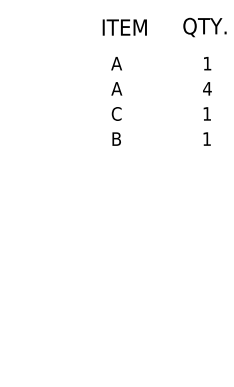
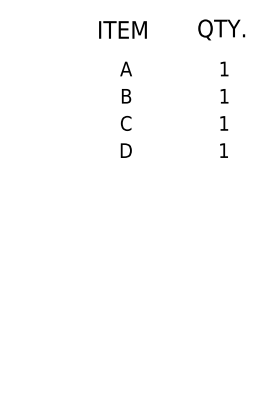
text: (124, 27) -> (122, 29), moved
text: (117, 89) -> (126, 96), A -> B
text: (207, 89) -> (224, 96), 4 -> 1
text: (116, 138) -> (125, 150), B -> D

